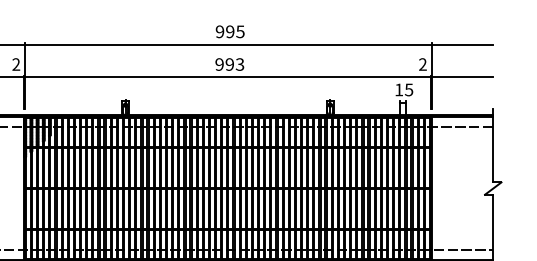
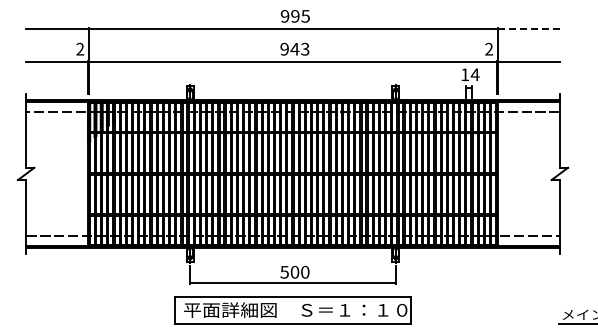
line: (462, 44) -> (528, 29), solid -> dashed
text: (229, 63) -> (294, 48), 993 -> 943
text: (408, 89) -> (474, 74), 15 -> 14

